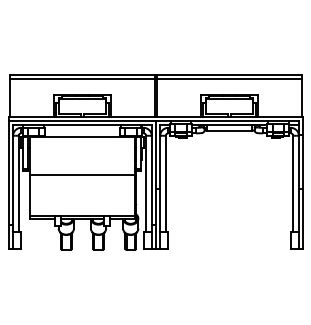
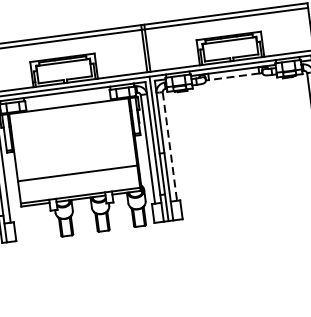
line: (229, 130) -> (234, 76), solid -> dashed
line: (82, 174) -> (77, 173), moved
line: (165, 184) -> (169, 147), solid -> dashed

